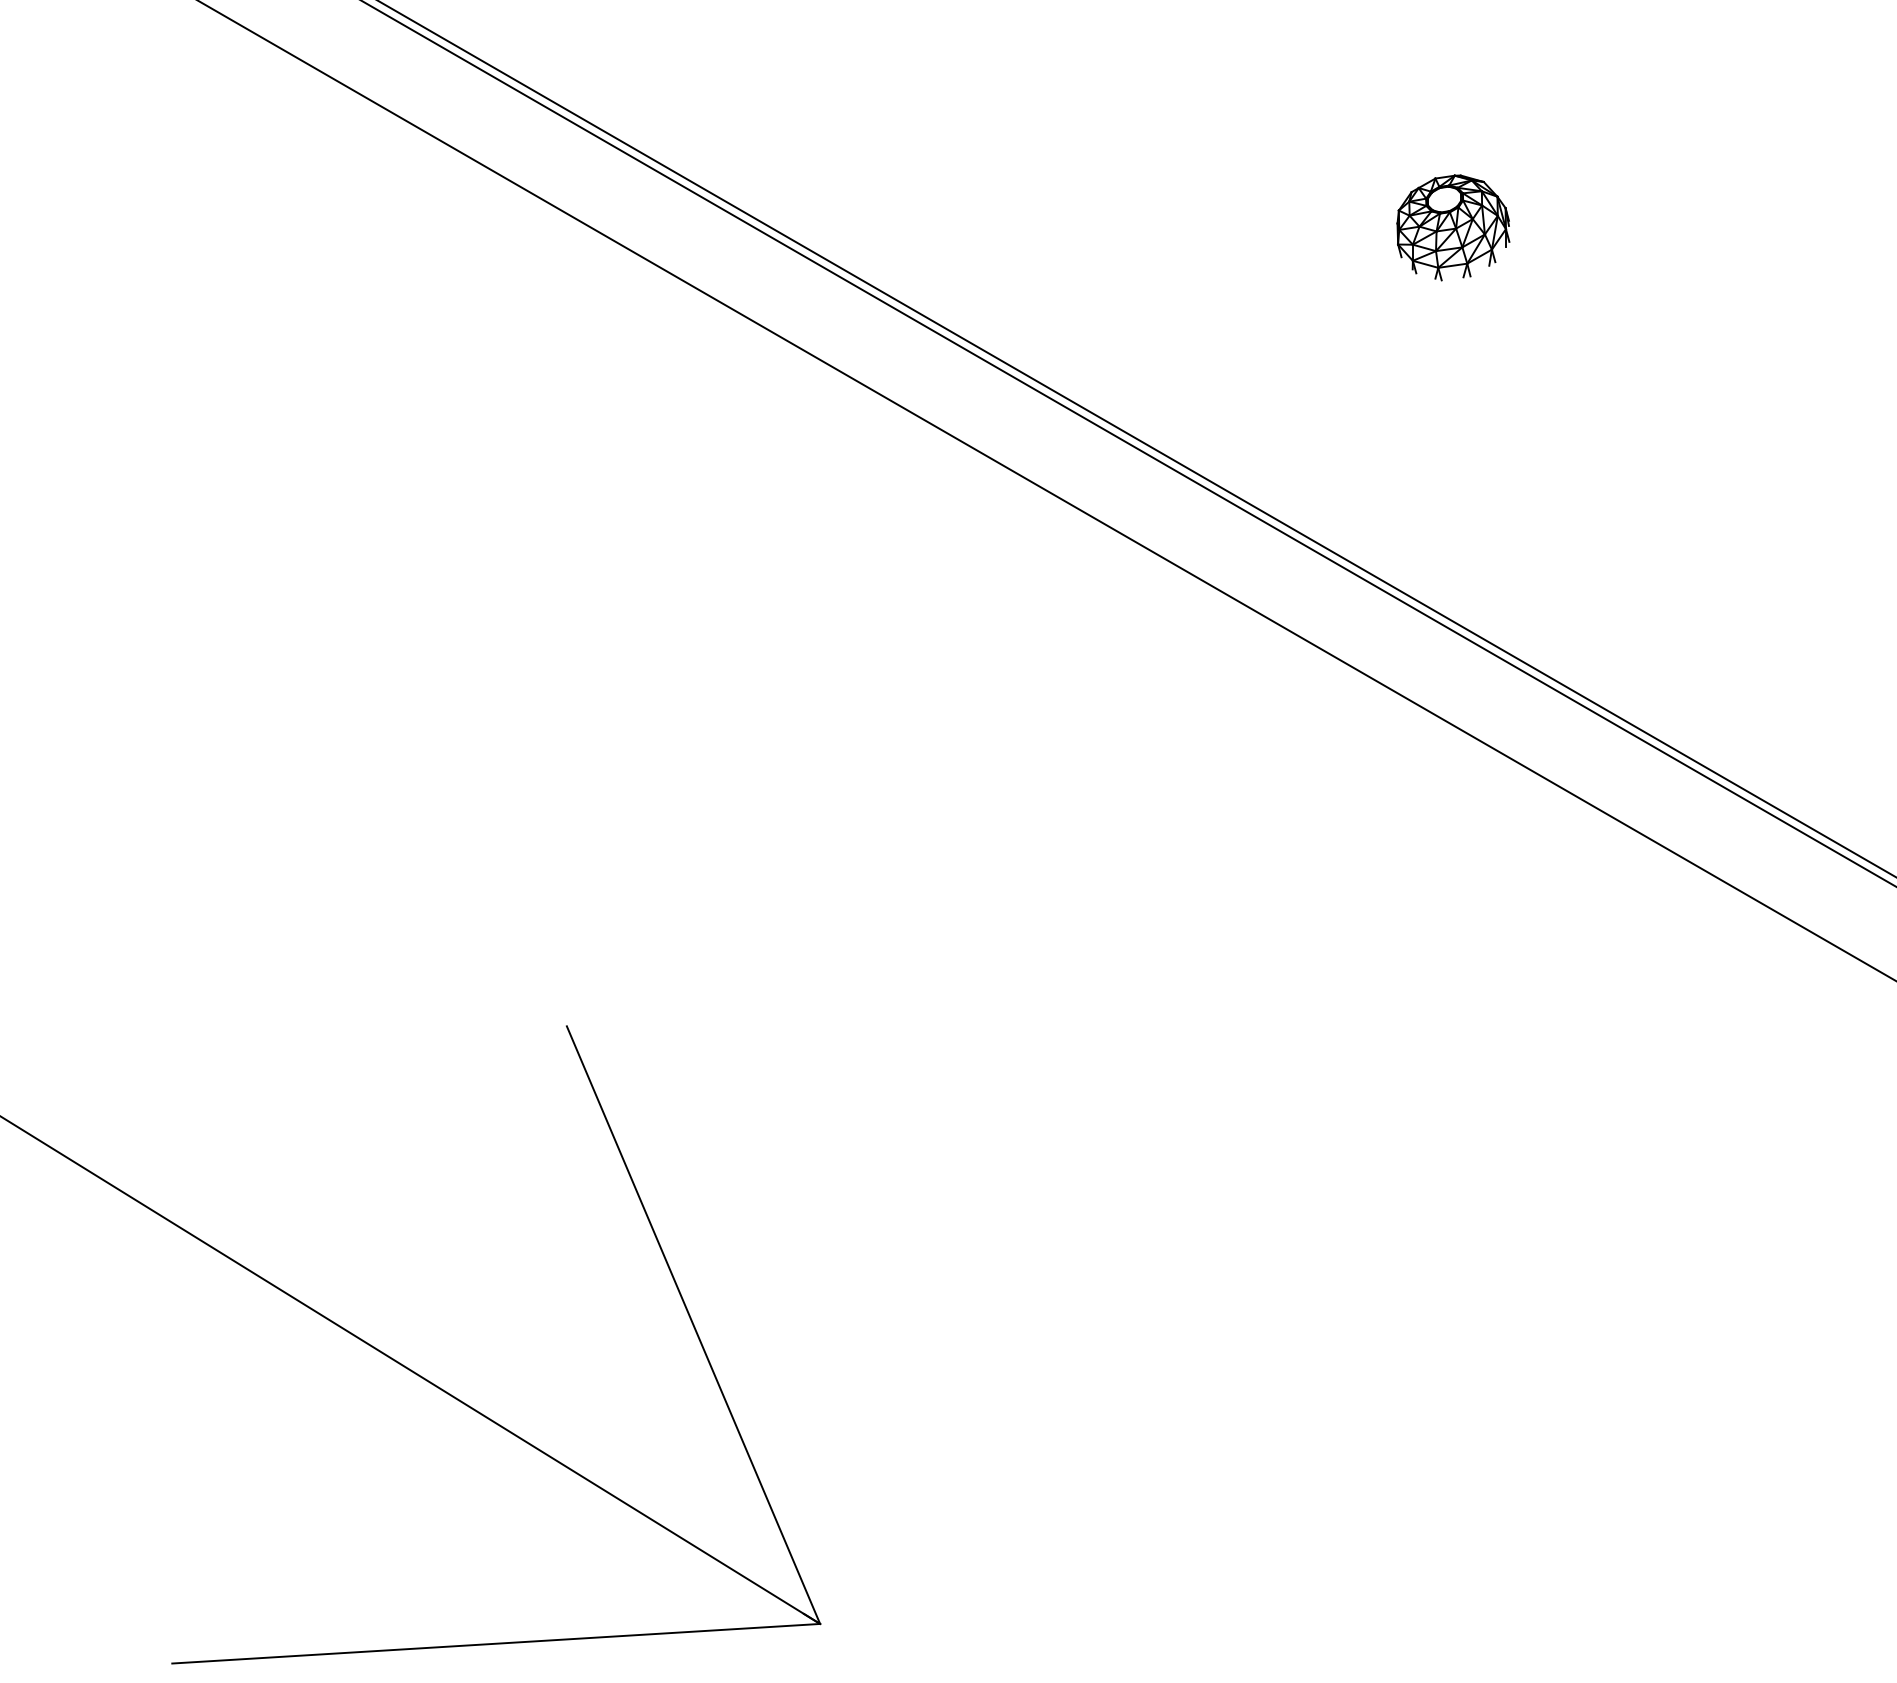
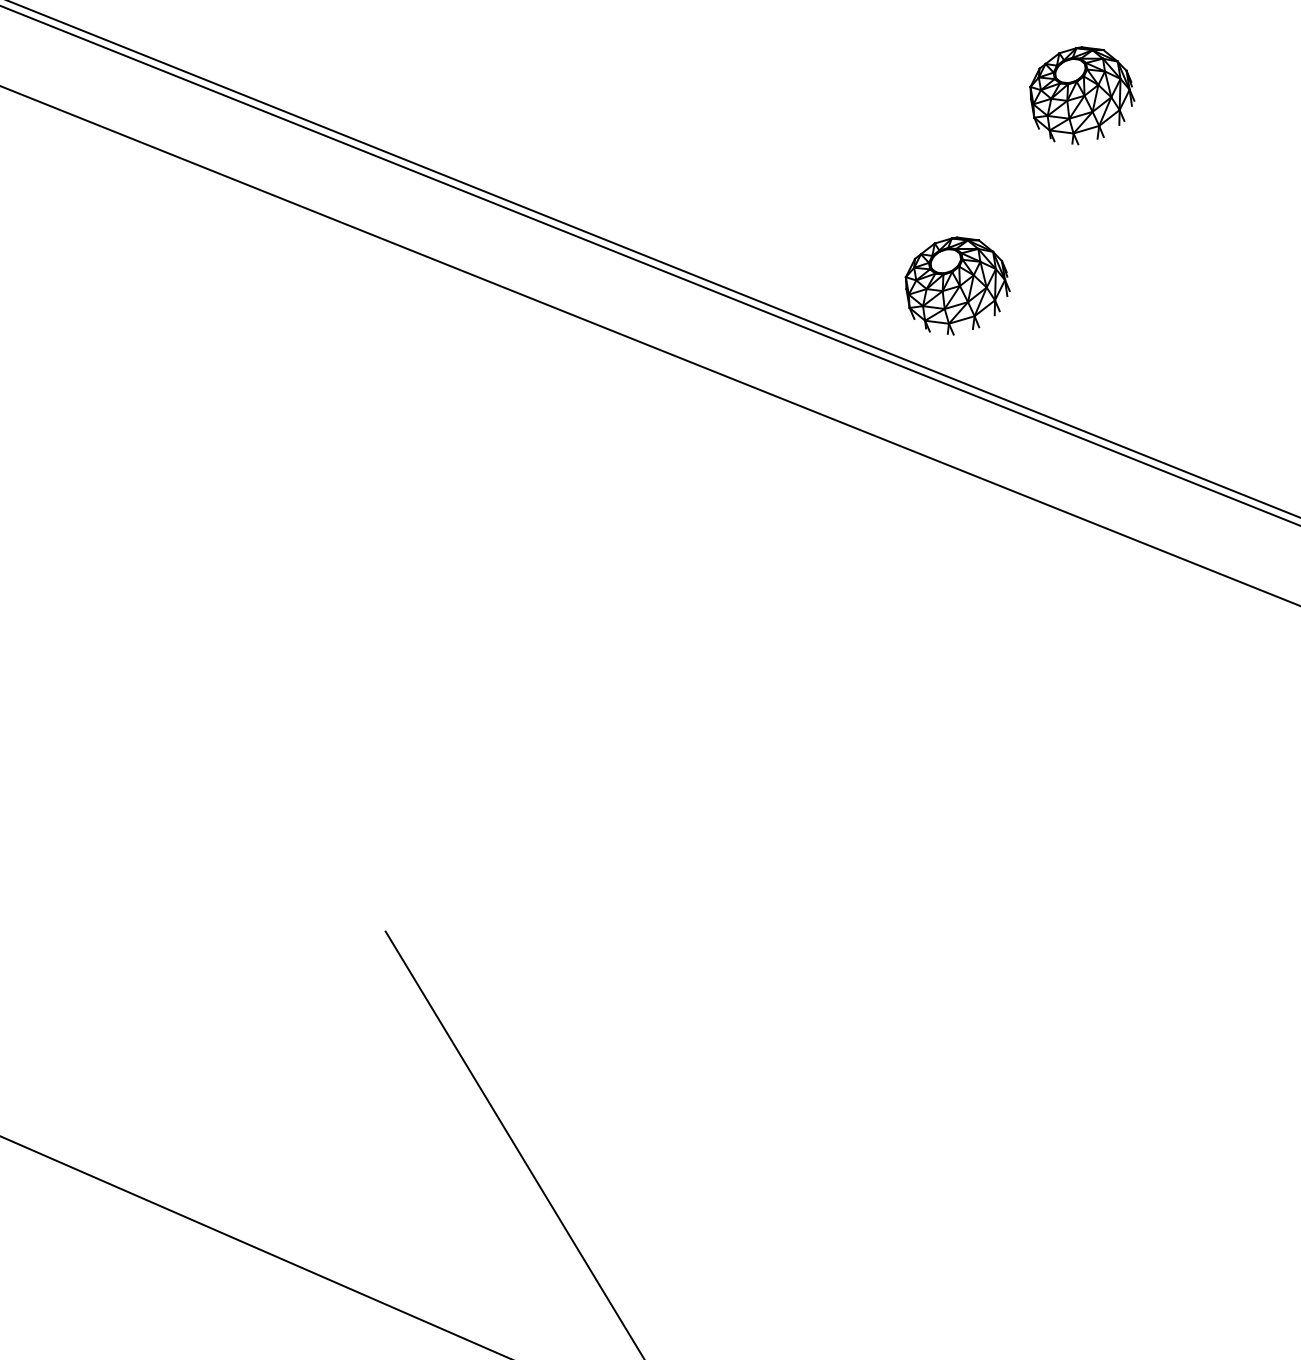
part: (1288, 414) -> (957, 285), added

